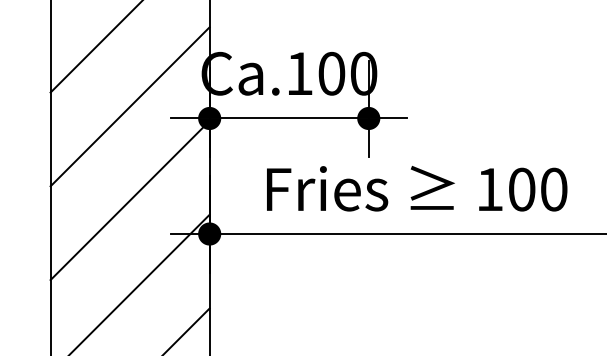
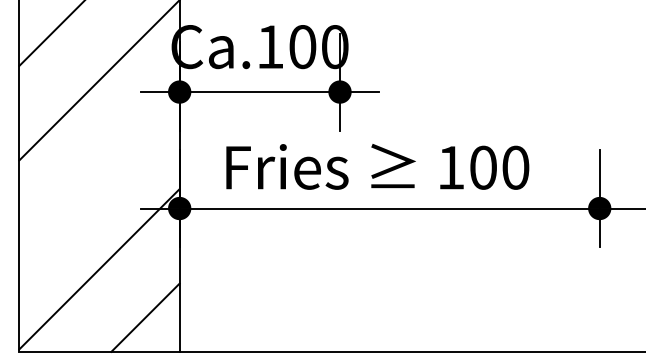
text: (416, 188) -> (377, 166), moved
line: (130, 200) -> (99, 174), removed

